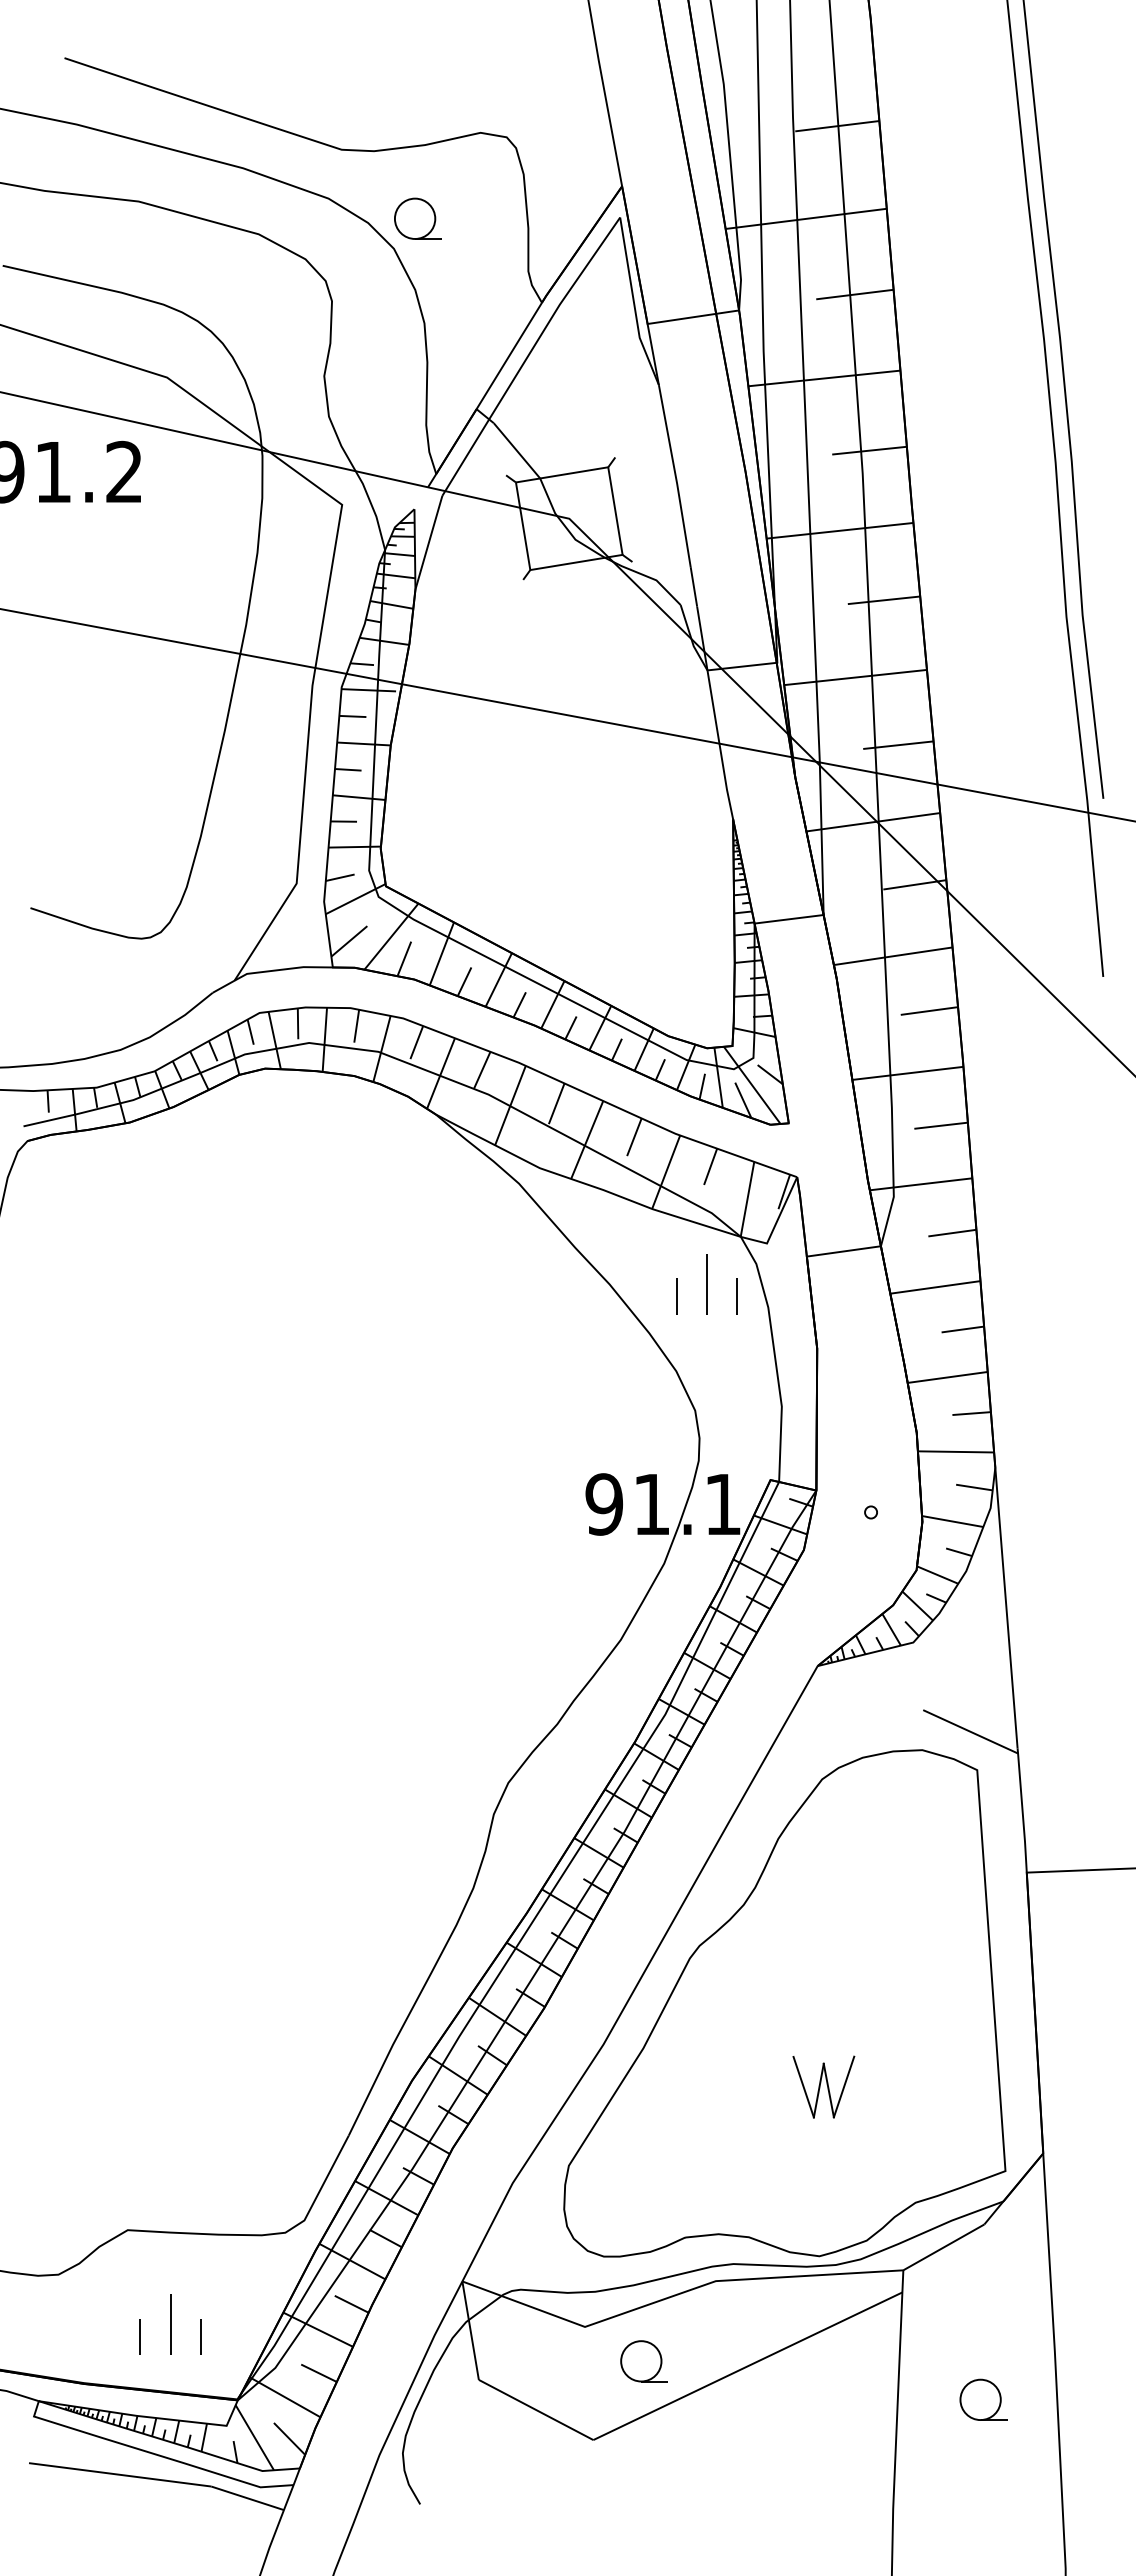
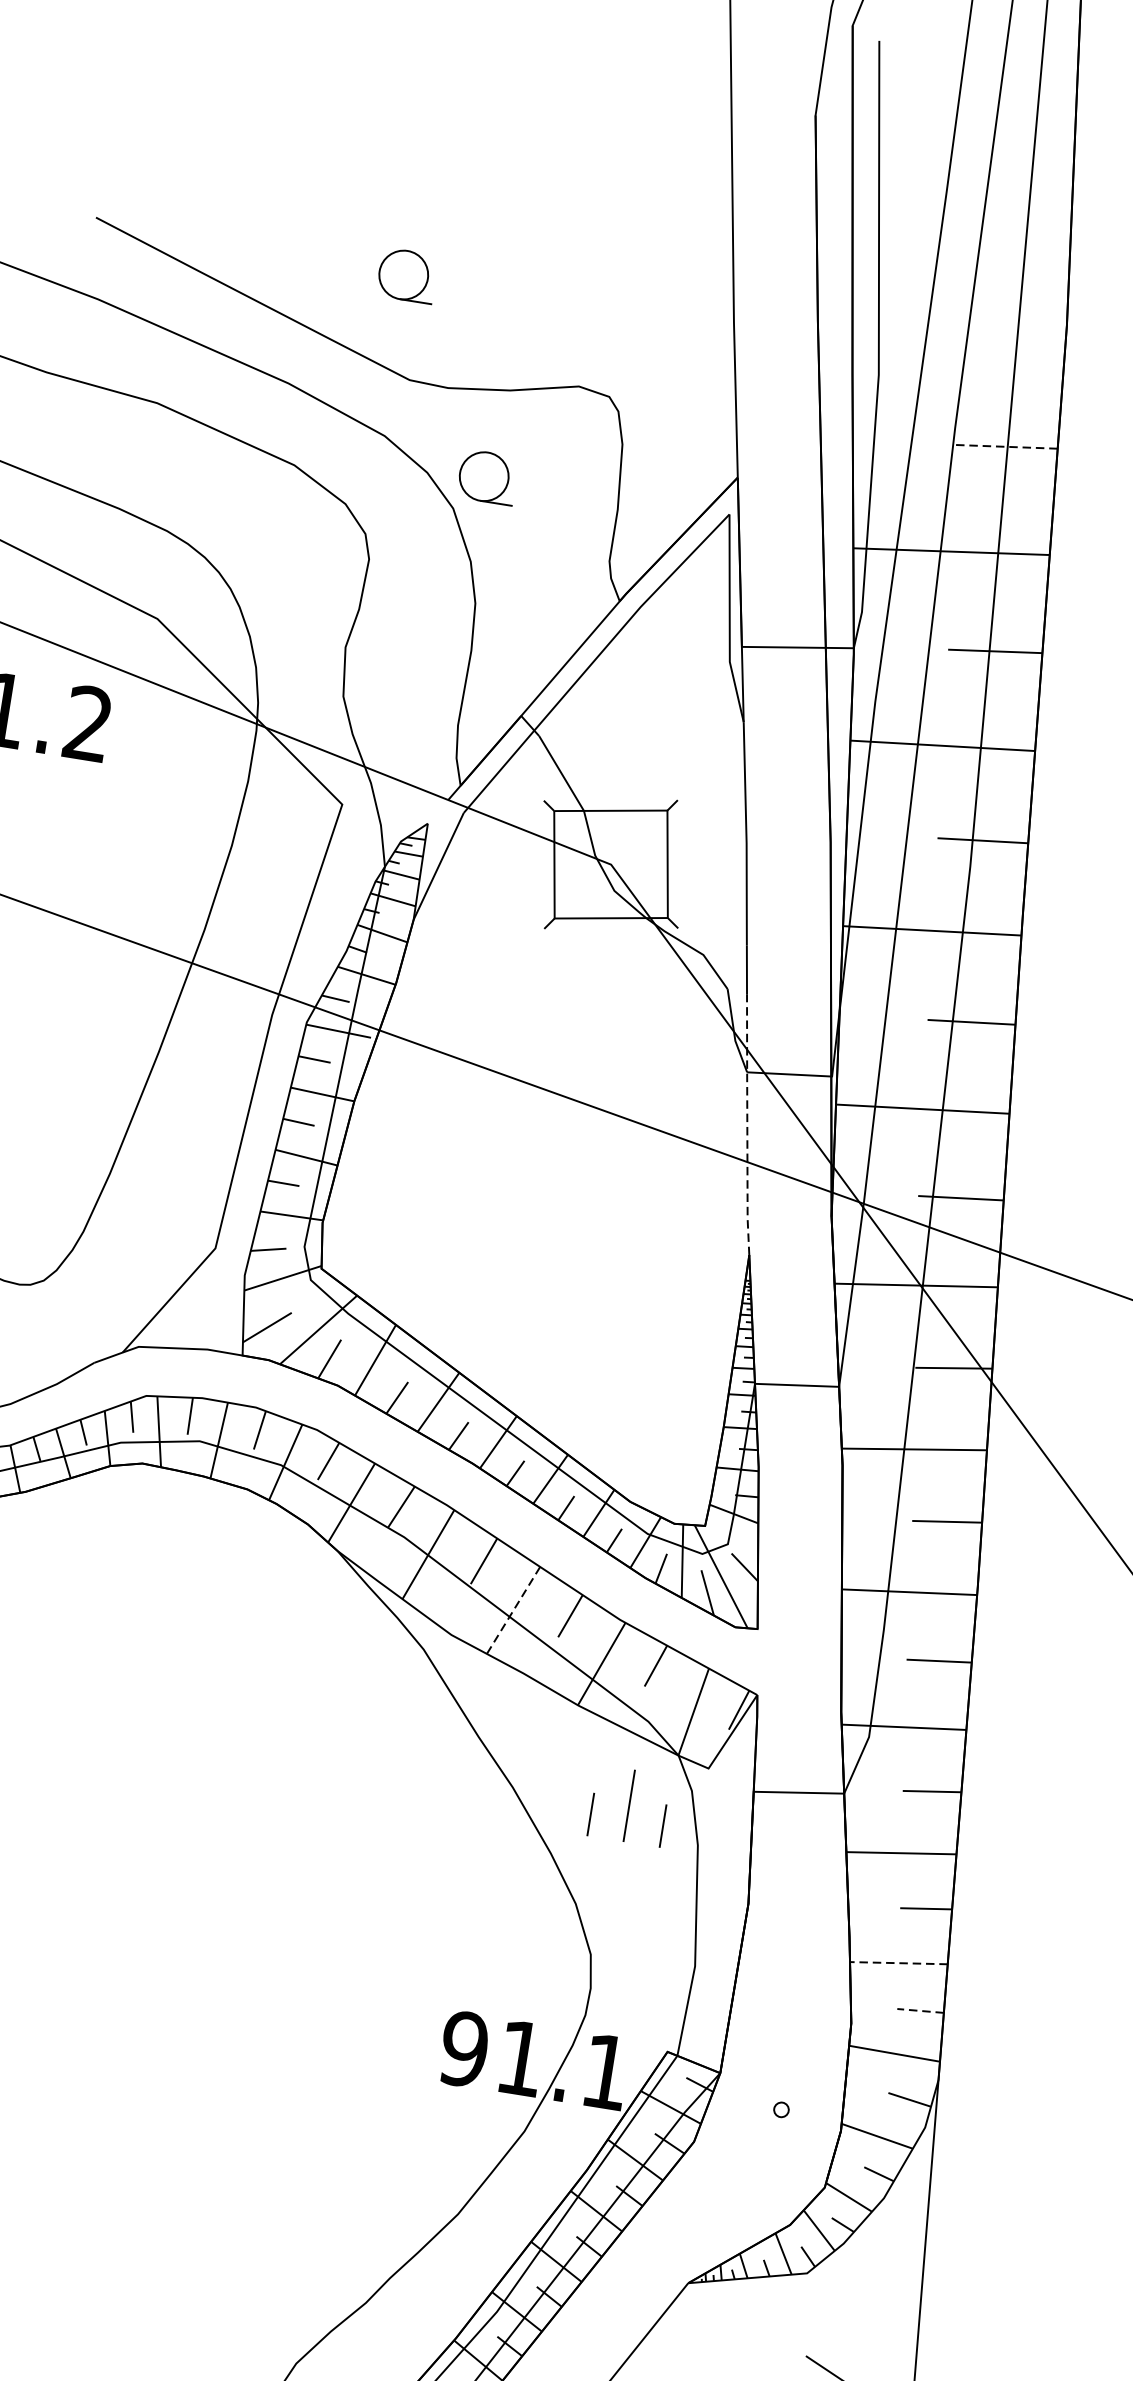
part: (325, 64) -> (406, 275), added
line: (836, 126) -> (1005, 447), solid -> dashed
line: (714, 712) -> (747, 1123), solid -> dashed
line: (587, 1140) -> (513, 1611), solid -> dashed
line: (947, 1377) -> (898, 1963), solid -> dashed
line: (971, 1413) -> (920, 2010), solid -> dashed

